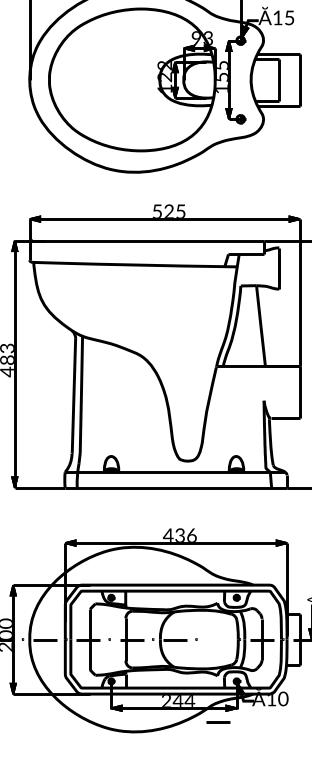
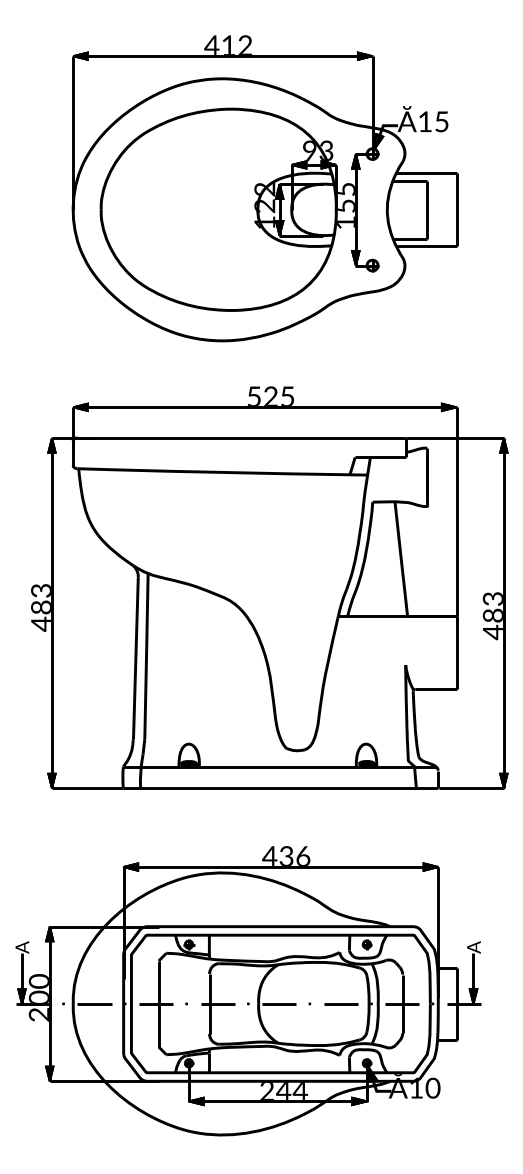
line: (218, 722) -> (341, 1004), moved

